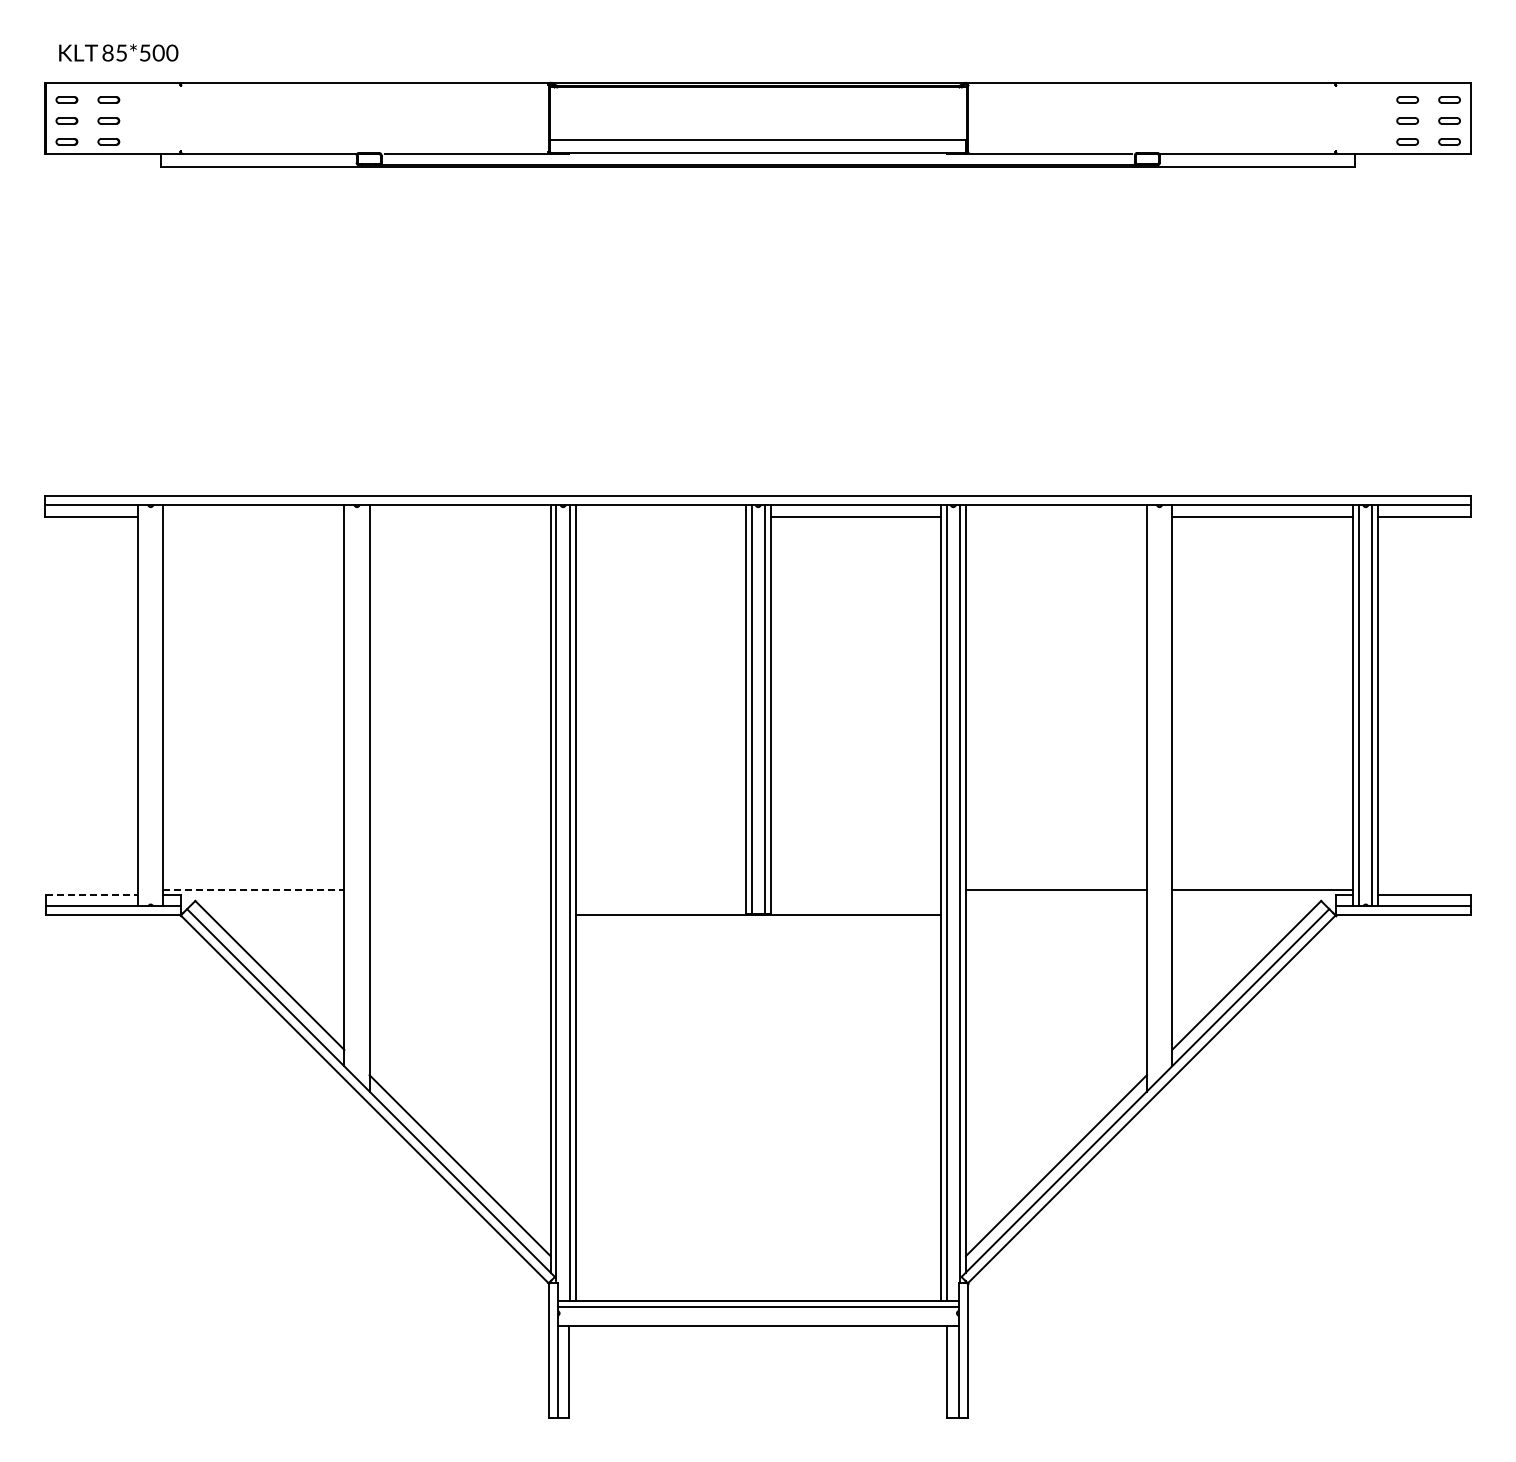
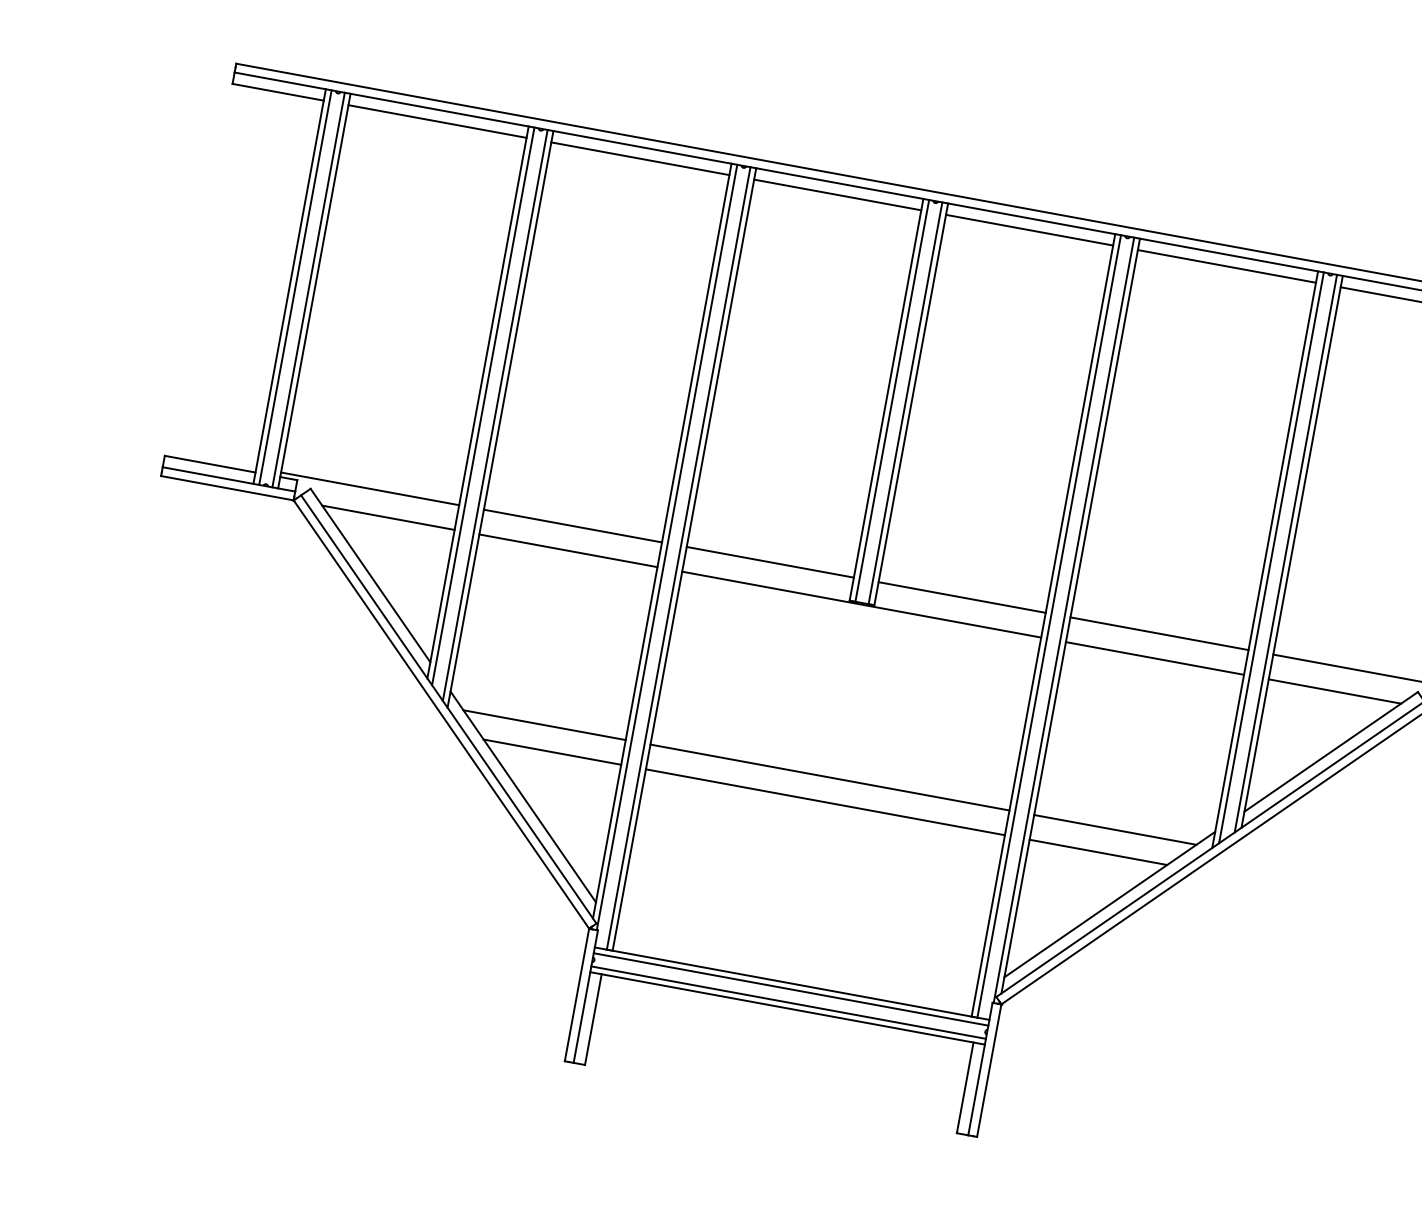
line: (253, 516) -> (437, 121), added
line: (459, 516) -> (639, 158), added
line: (660, 516) -> (837, 194), added
line: (1055, 516) -> (1226, 265), added
line: (144, 705) -> (295, 287), added
line: (157, 705) -> (308, 289), added
line: (350, 788) -> (483, 406), added
line: (1166, 788) -> (1286, 553), added
line: (363, 795) -> (495, 415), added
line: (1152, 795) -> (1271, 557), added
line: (253, 890) -> (369, 489), dashed -> solid
line: (459, 890) -> (572, 526), added
line: (660, 890) -> (770, 562), added
line: (855, 890) -> (961, 597), added
line: (92, 894) -> (210, 463), dashed -> solid
line: (276, 915) -> (387, 517), added
line: (459, 915) -> (567, 550), added
line: (1055, 915) -> (1154, 658), added
line: (1239, 915) -> (1335, 691), added
line: (467, 1091) -> (543, 725), added
line: (757, 1091) -> (829, 777), added
line: (1047, 1091) -> (1114, 830), added
line: (480, 1116) -> (552, 752), added
line: (757, 1116) -> (824, 802), added
line: (1035, 1116) -> (1098, 852), added
line: (757, 1320) -> (787, 1002), added

